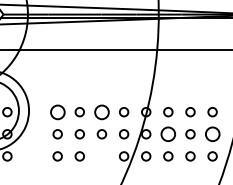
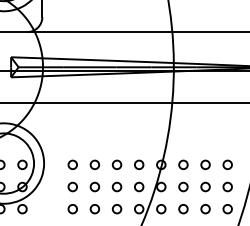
circle: (57, 111) -> (72, 164), size x0.62
circle: (101, 111) -> (116, 164), size x0.62
circle: (168, 133) -> (183, 186), size x0.62
circle: (212, 133) -> (227, 186), size x0.62
circle: (101, 156) -> (116, 209), added

